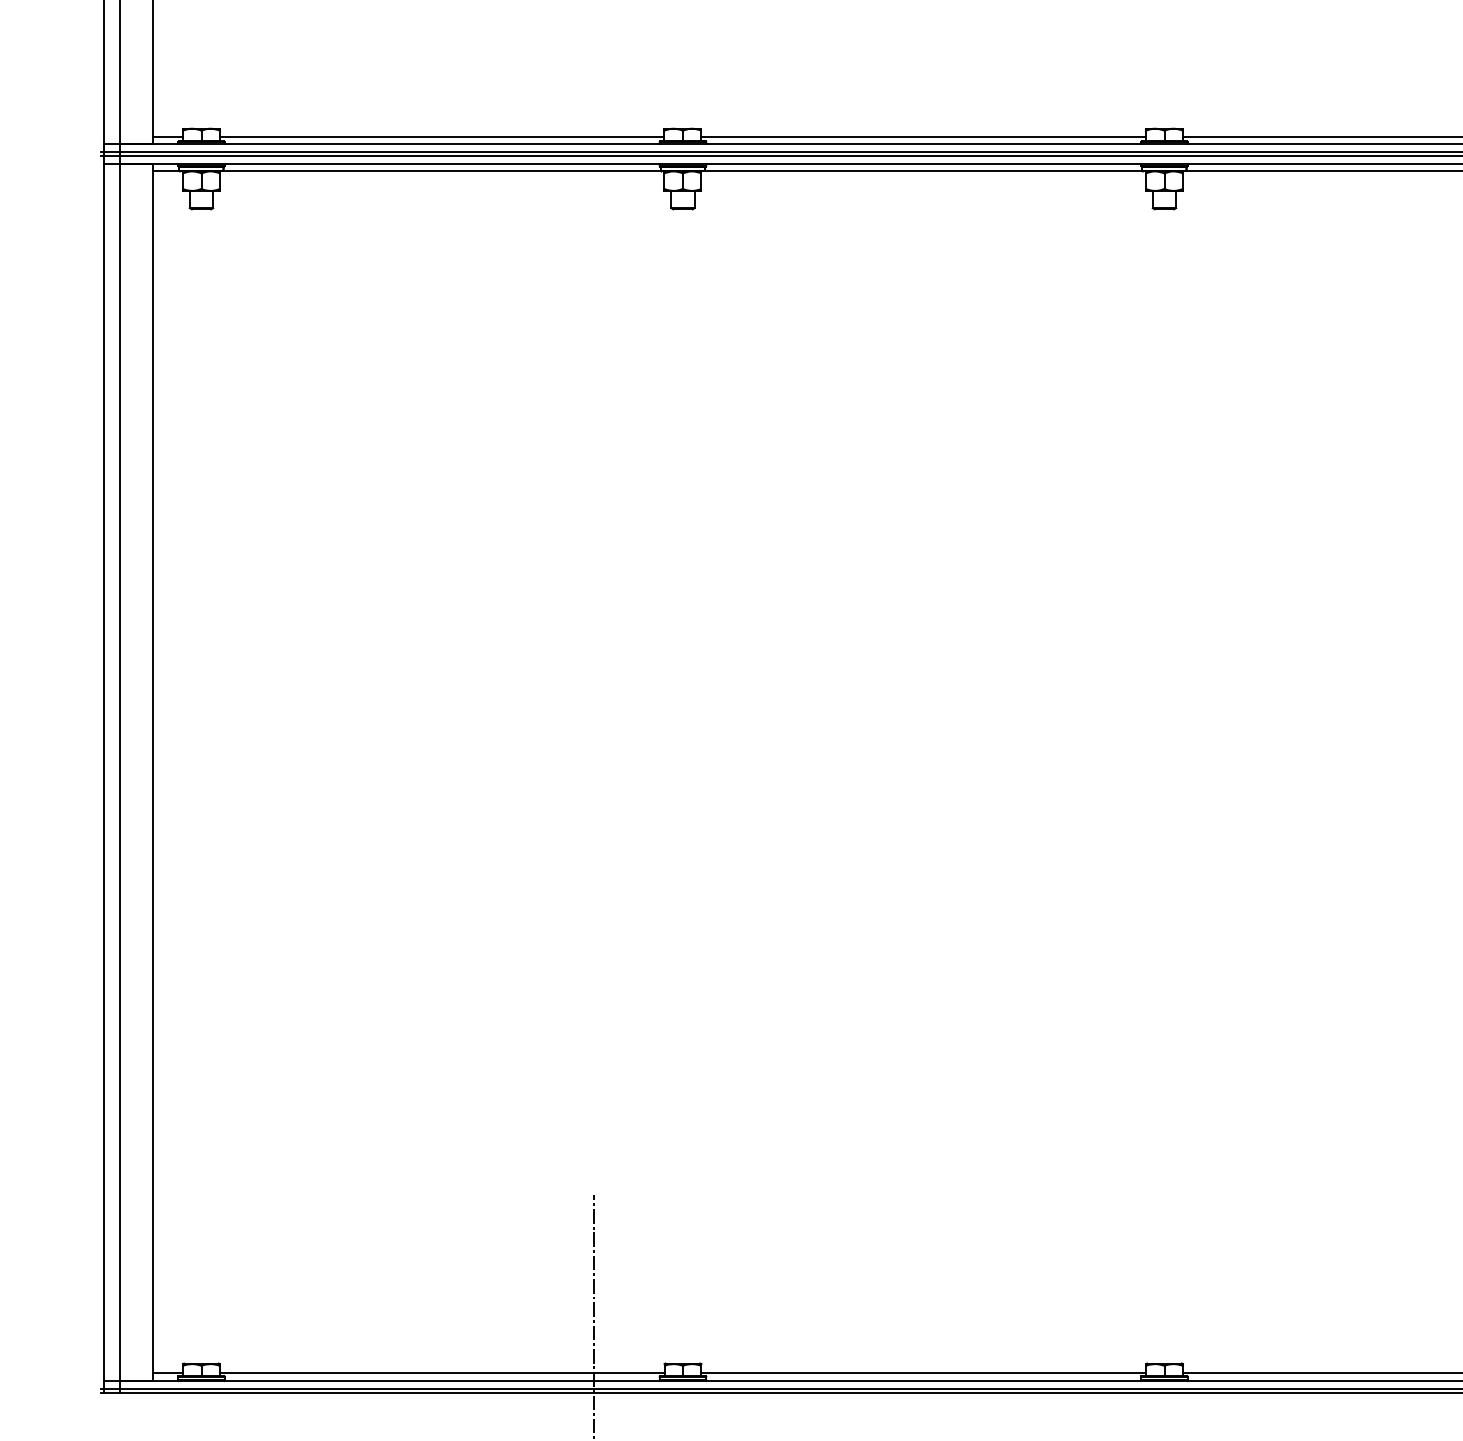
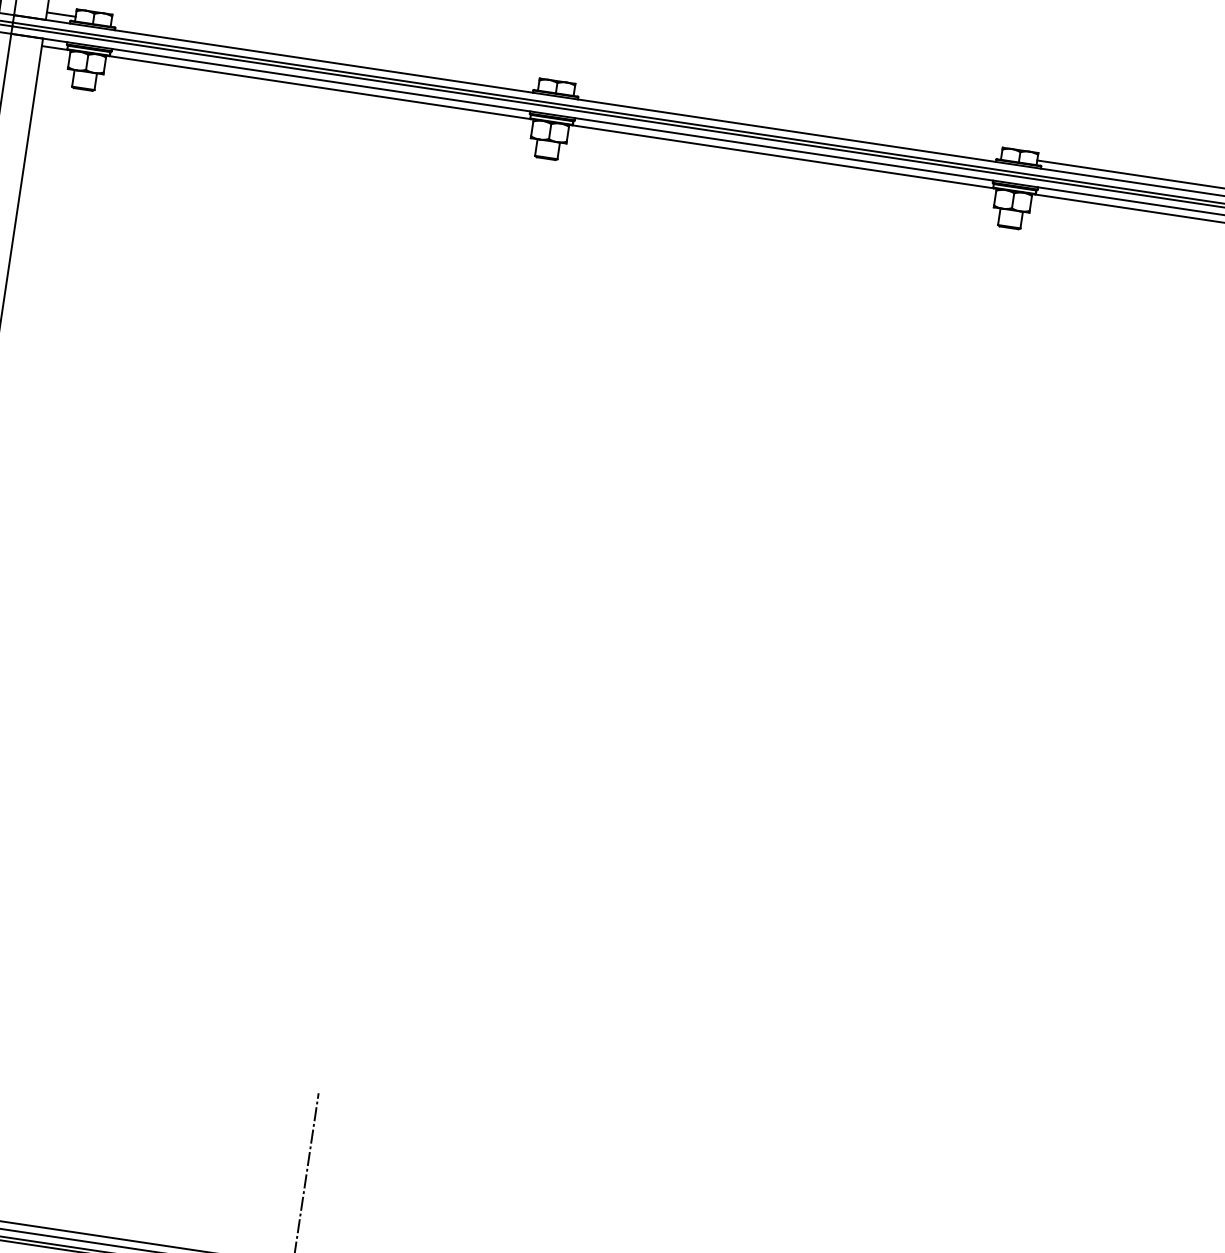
line: (441, 136) -> (324, 53), removed
line: (923, 136) -> (787, 123), removed

